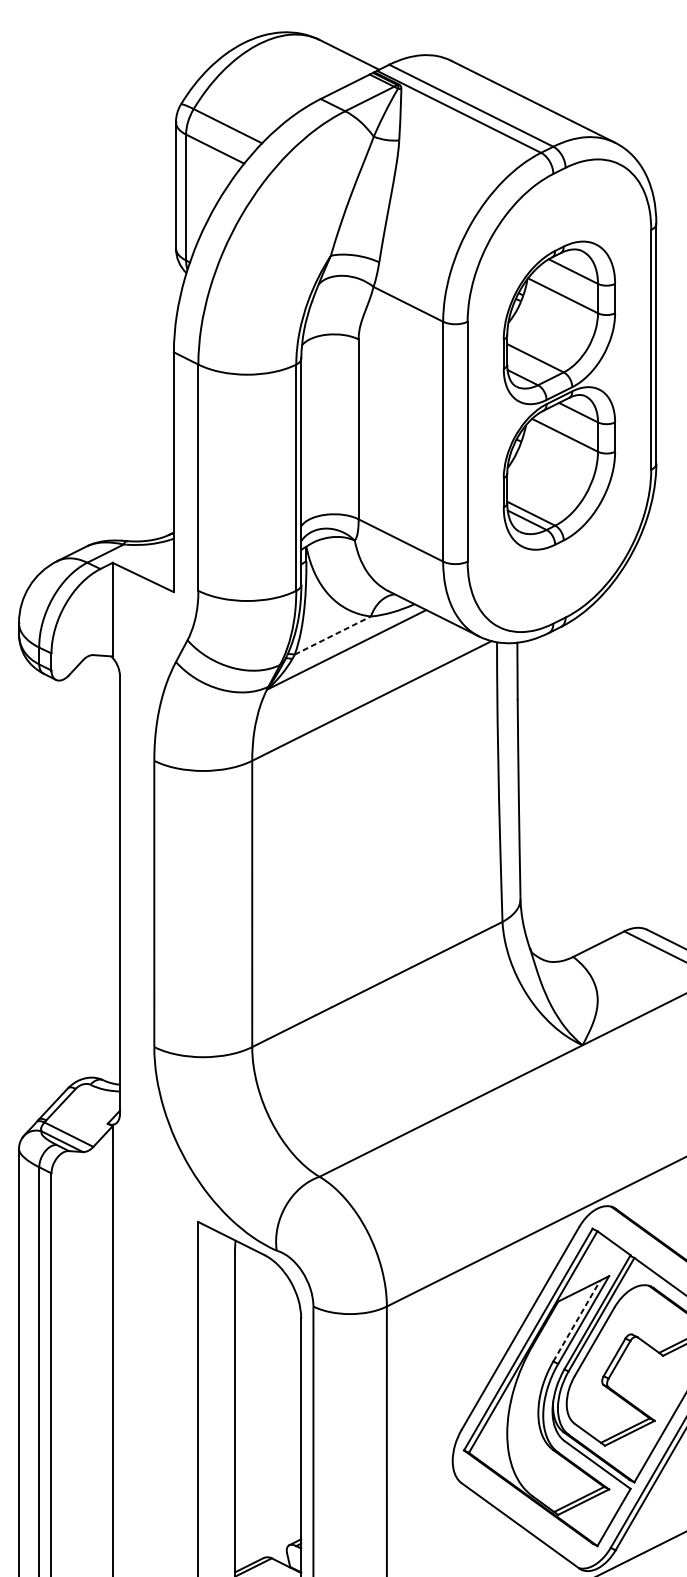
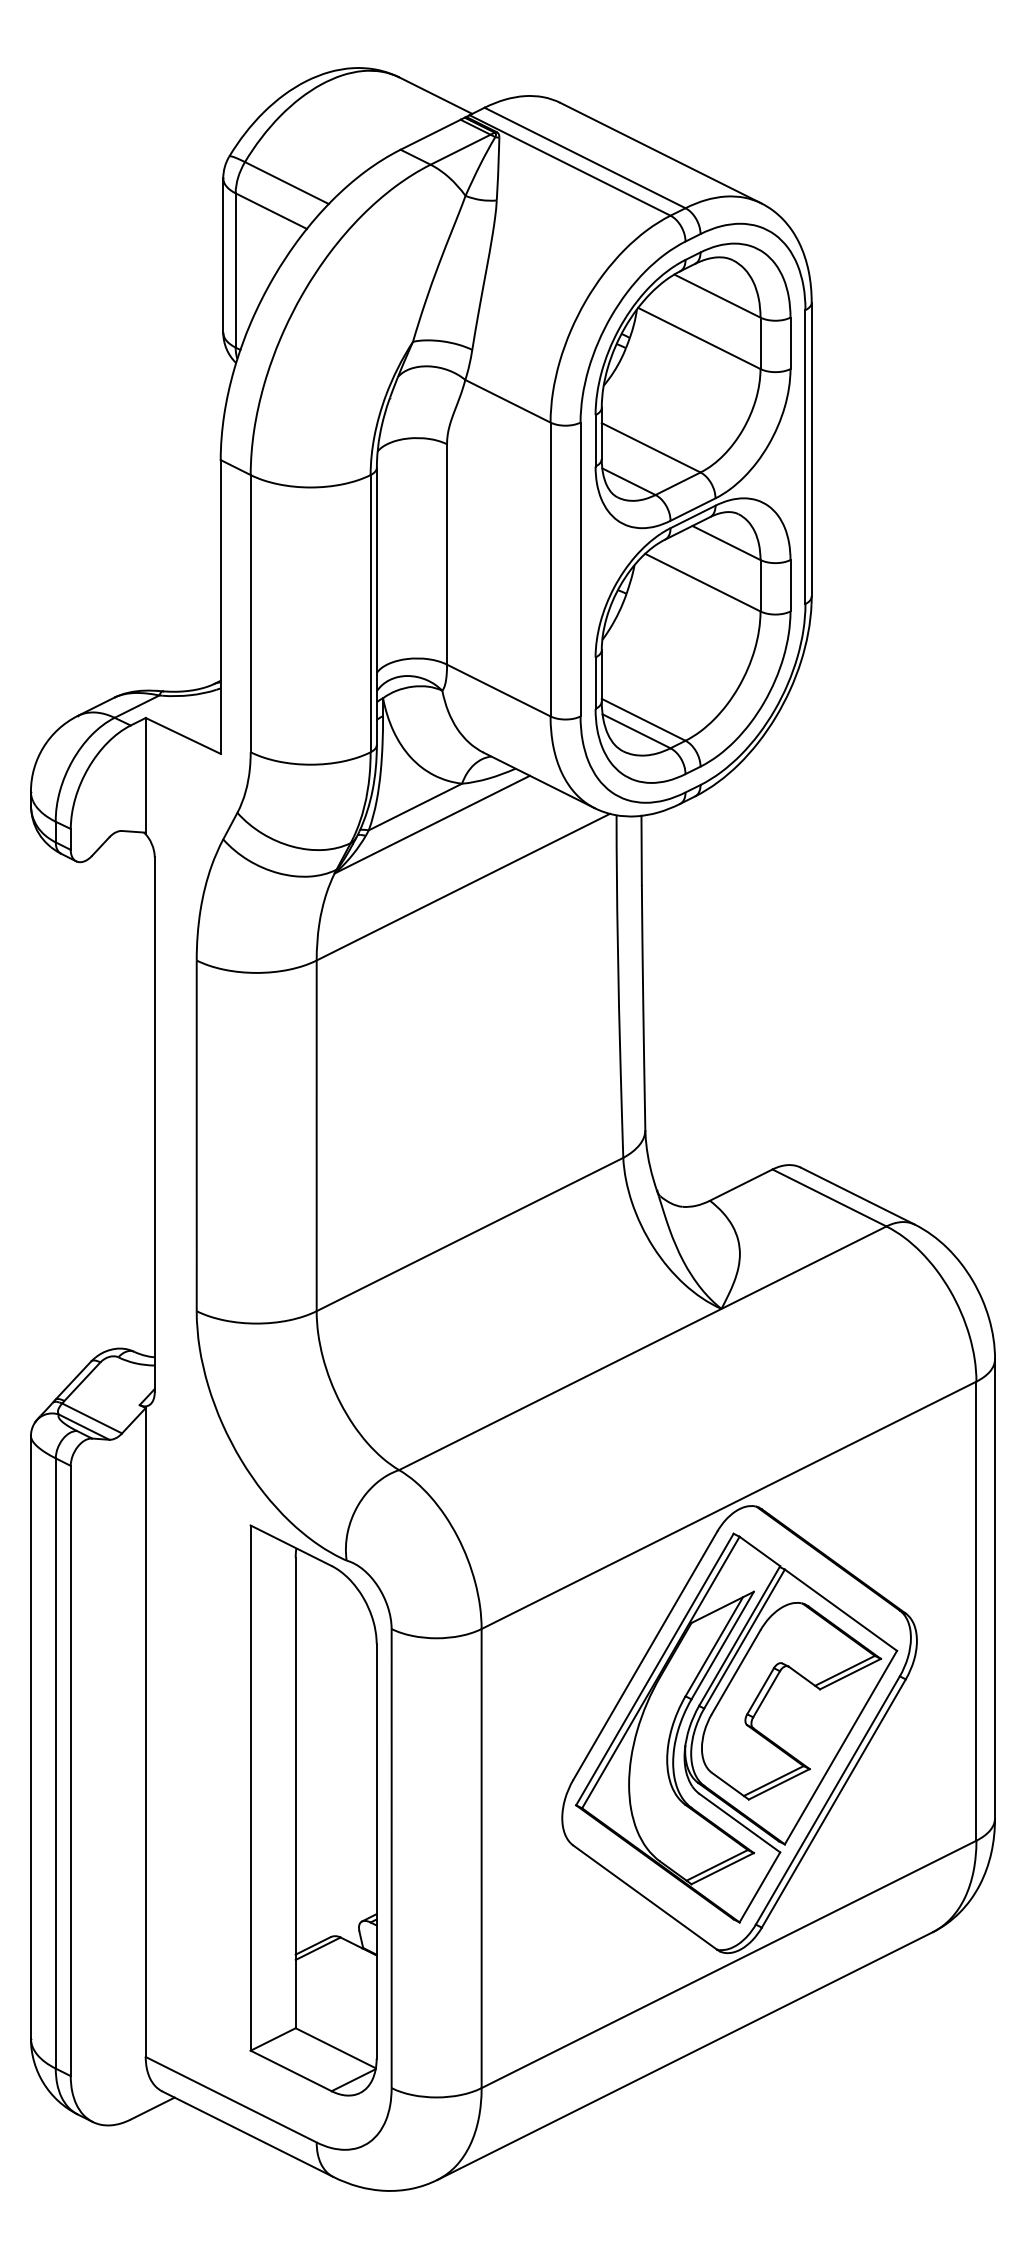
part: (559, 395) -> (692, 512), size x1.43
line: (332, 635) -> (415, 806), dashed -> solid
line: (576, 1320) -> (714, 1646), dashed -> solid

